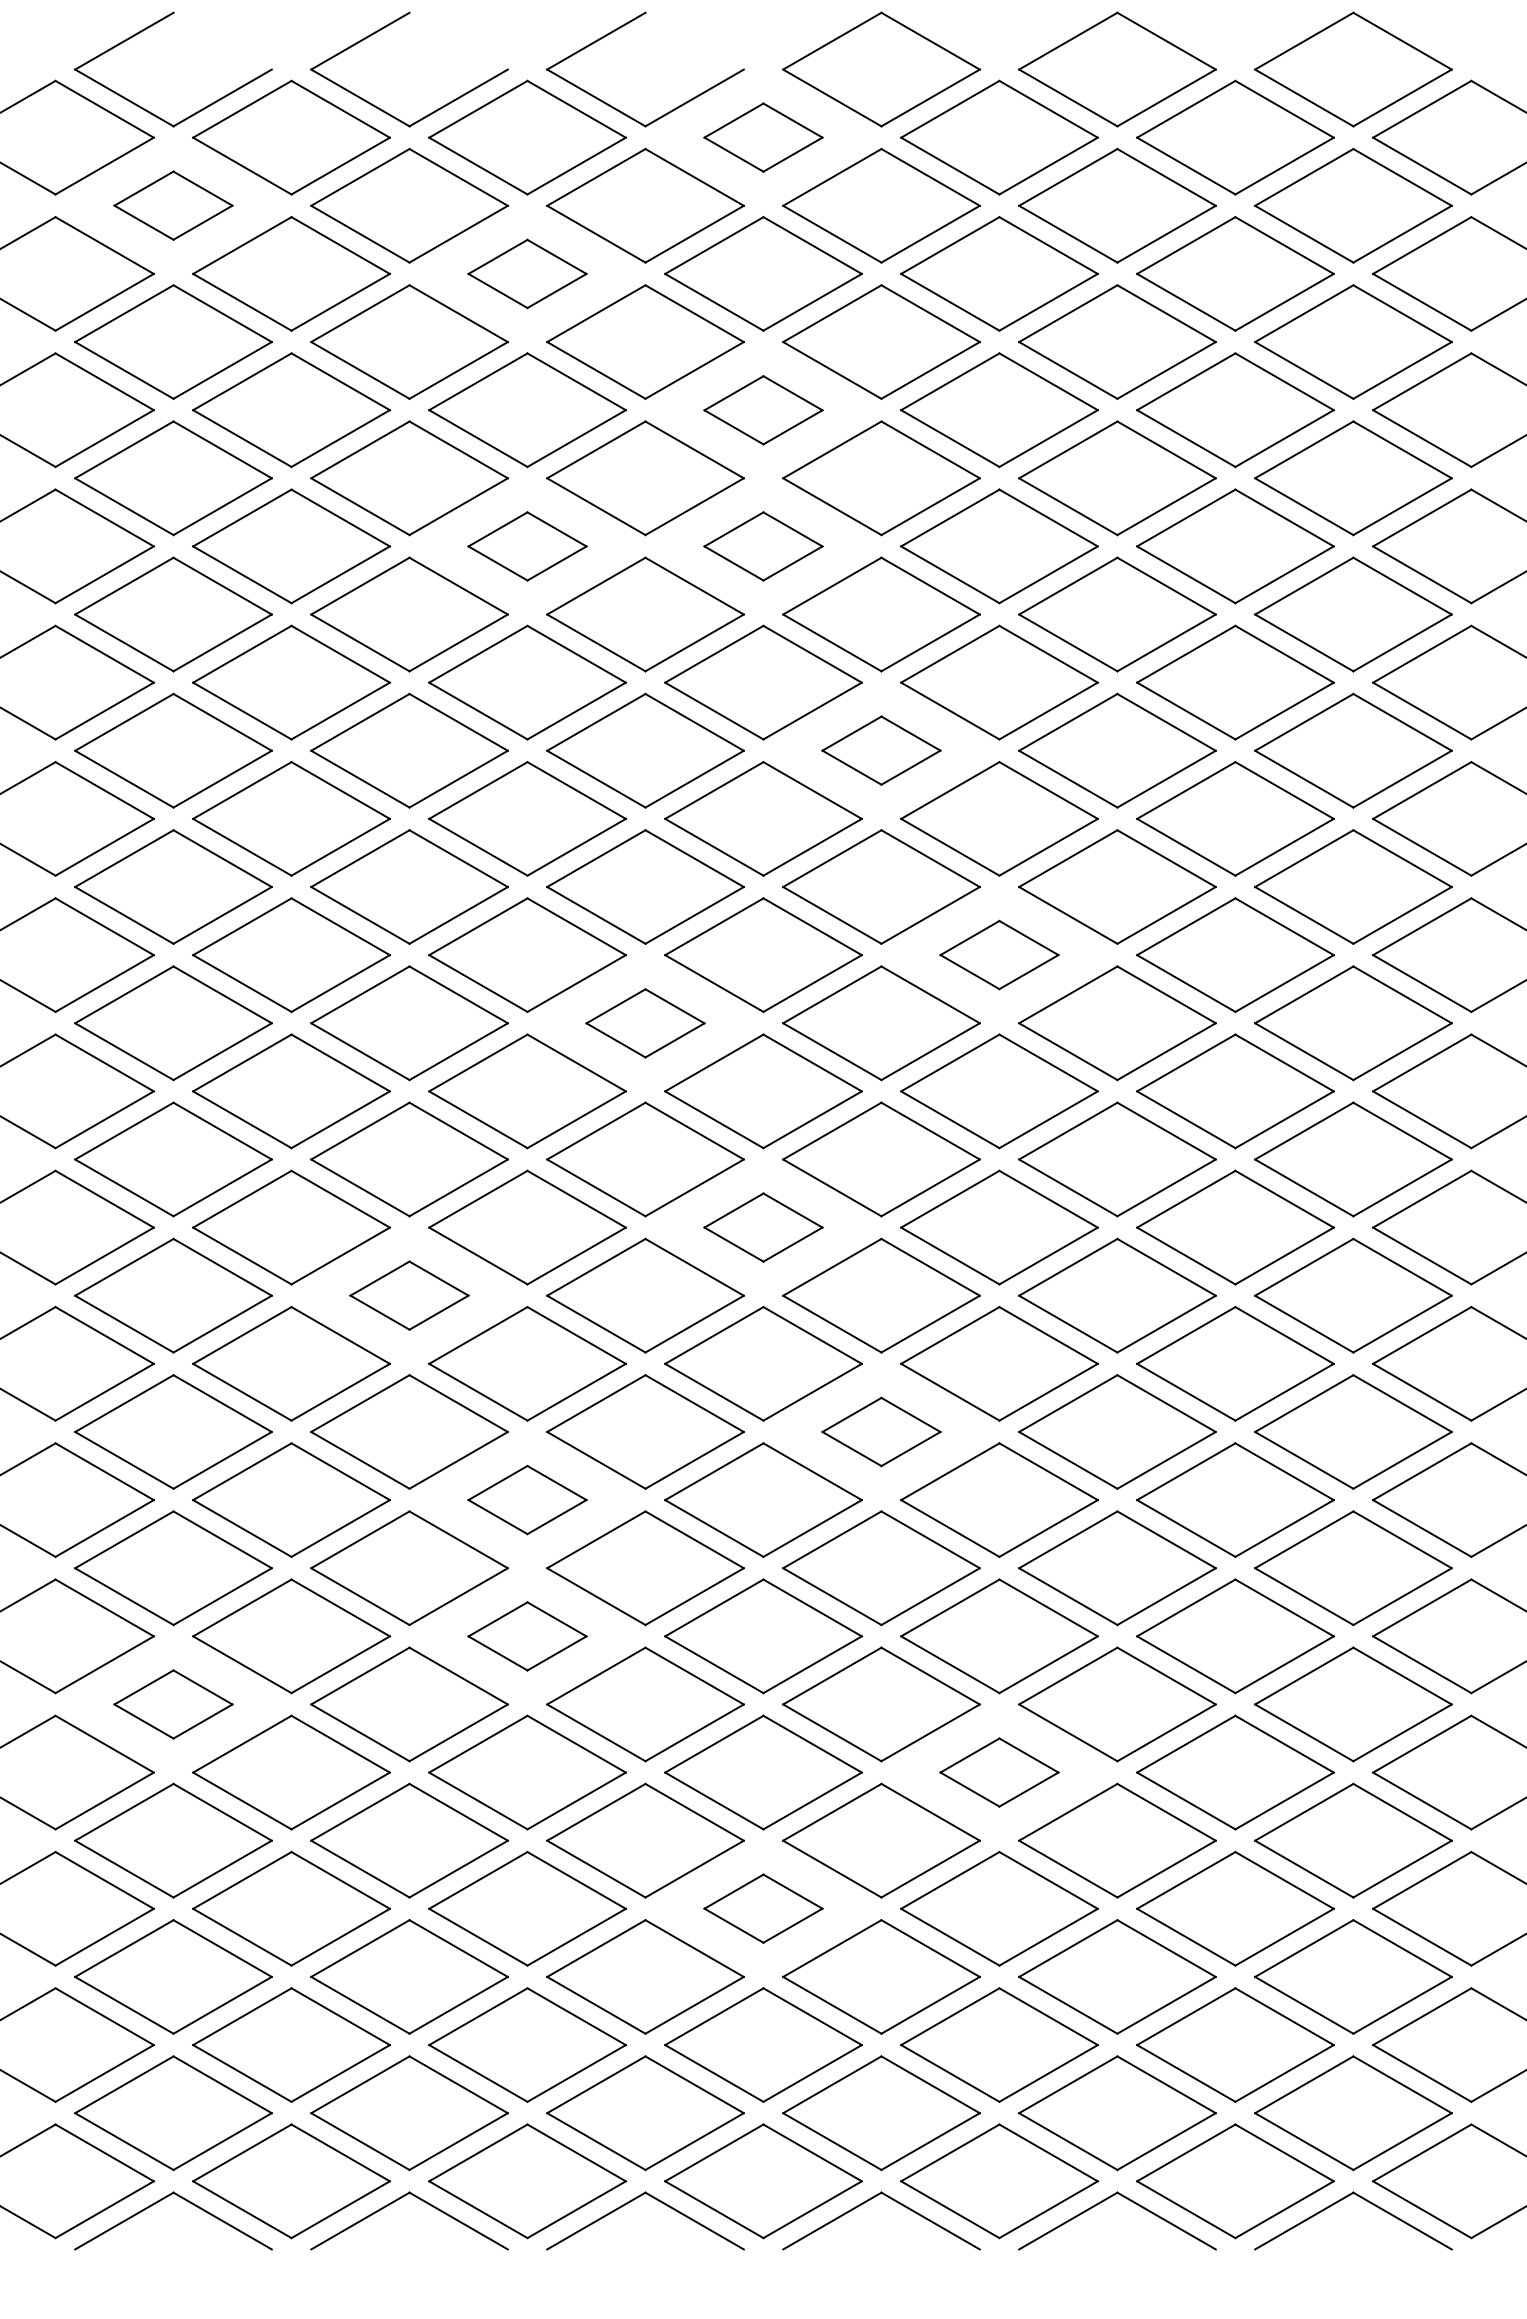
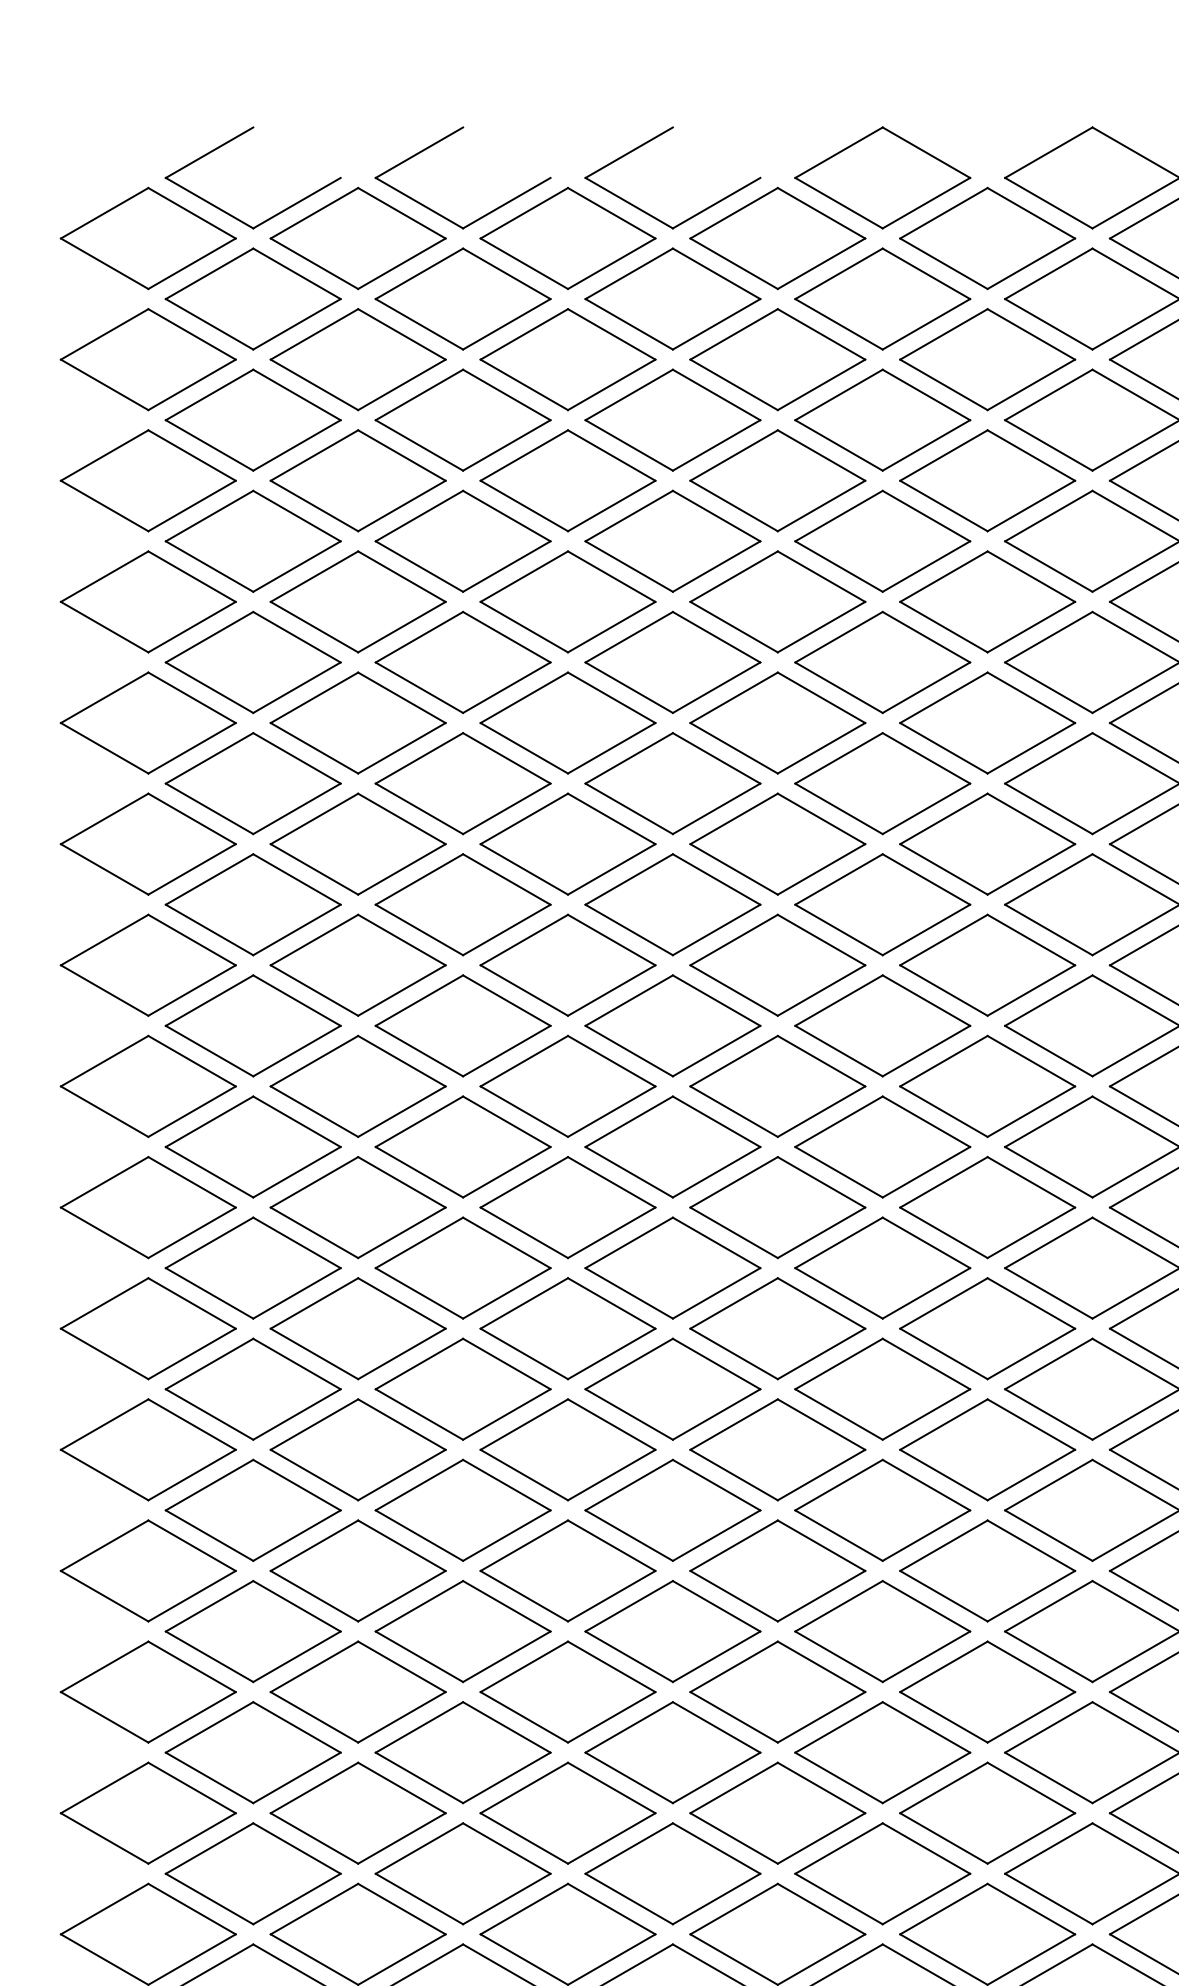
part: (763, 137) -> (777, 238), size x1.67
part: (173, 205) -> (253, 298), size x1.67
part: (527, 273) -> (567, 359), size x1.67
part: (763, 410) -> (777, 481), size x1.67
part: (527, 546) -> (567, 601), size x1.67
part: (763, 546) -> (777, 601), size x1.67
part: (881, 750) -> (882, 783), size x1.67
part: (999, 954) -> (987, 964), size x1.67
part: (645, 1023) -> (672, 1026), size x1.67
part: (763, 1227) -> (777, 1207), size x1.67
part: (409, 1295) -> (463, 1267), size x1.67
part: (881, 1431) -> (882, 1388), size x1.67
part: (527, 1499) -> (567, 1449), size x1.67
part: (527, 1636) -> (567, 1571), size x1.67
part: (173, 1704) -> (253, 1631), size x1.67
part: (999, 1772) -> (987, 1692), size x1.67
part: (763, 1908) -> (777, 1812), size x1.67

